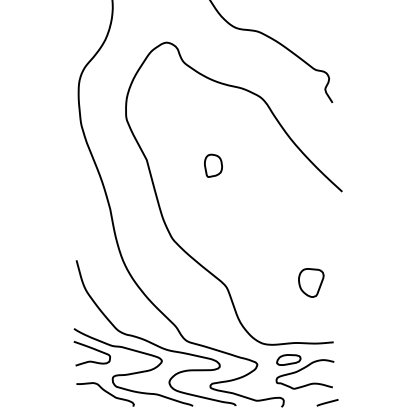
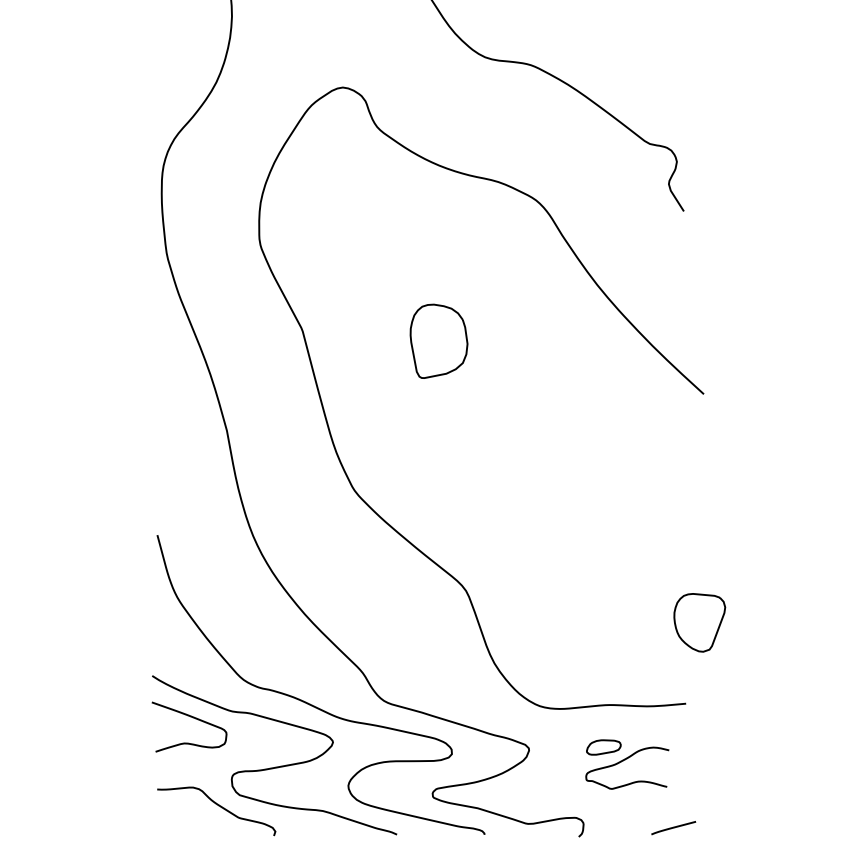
part: (213, 165) -> (439, 340), size x1.6
part: (311, 282) -> (700, 621), moved
part: (304, 371) -> (626, 763), size x0.7

